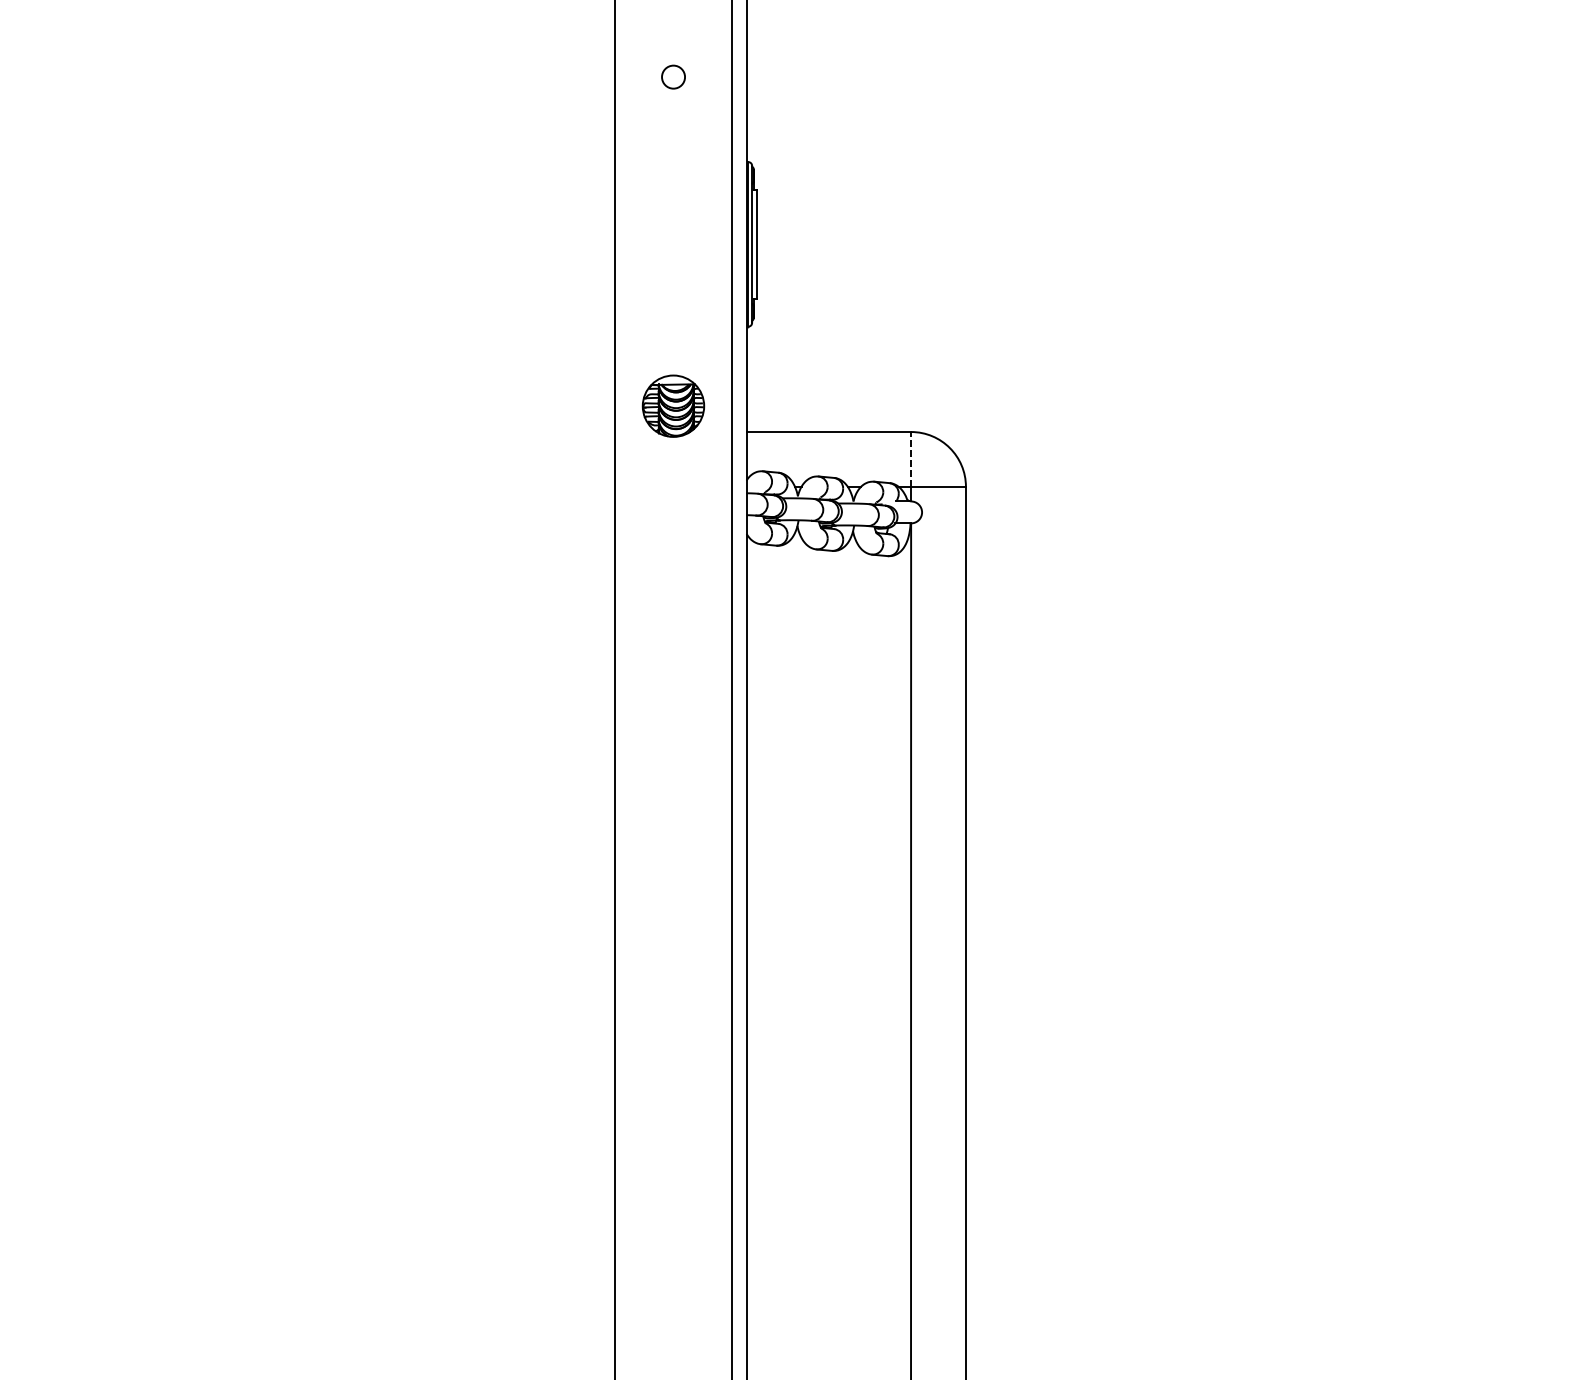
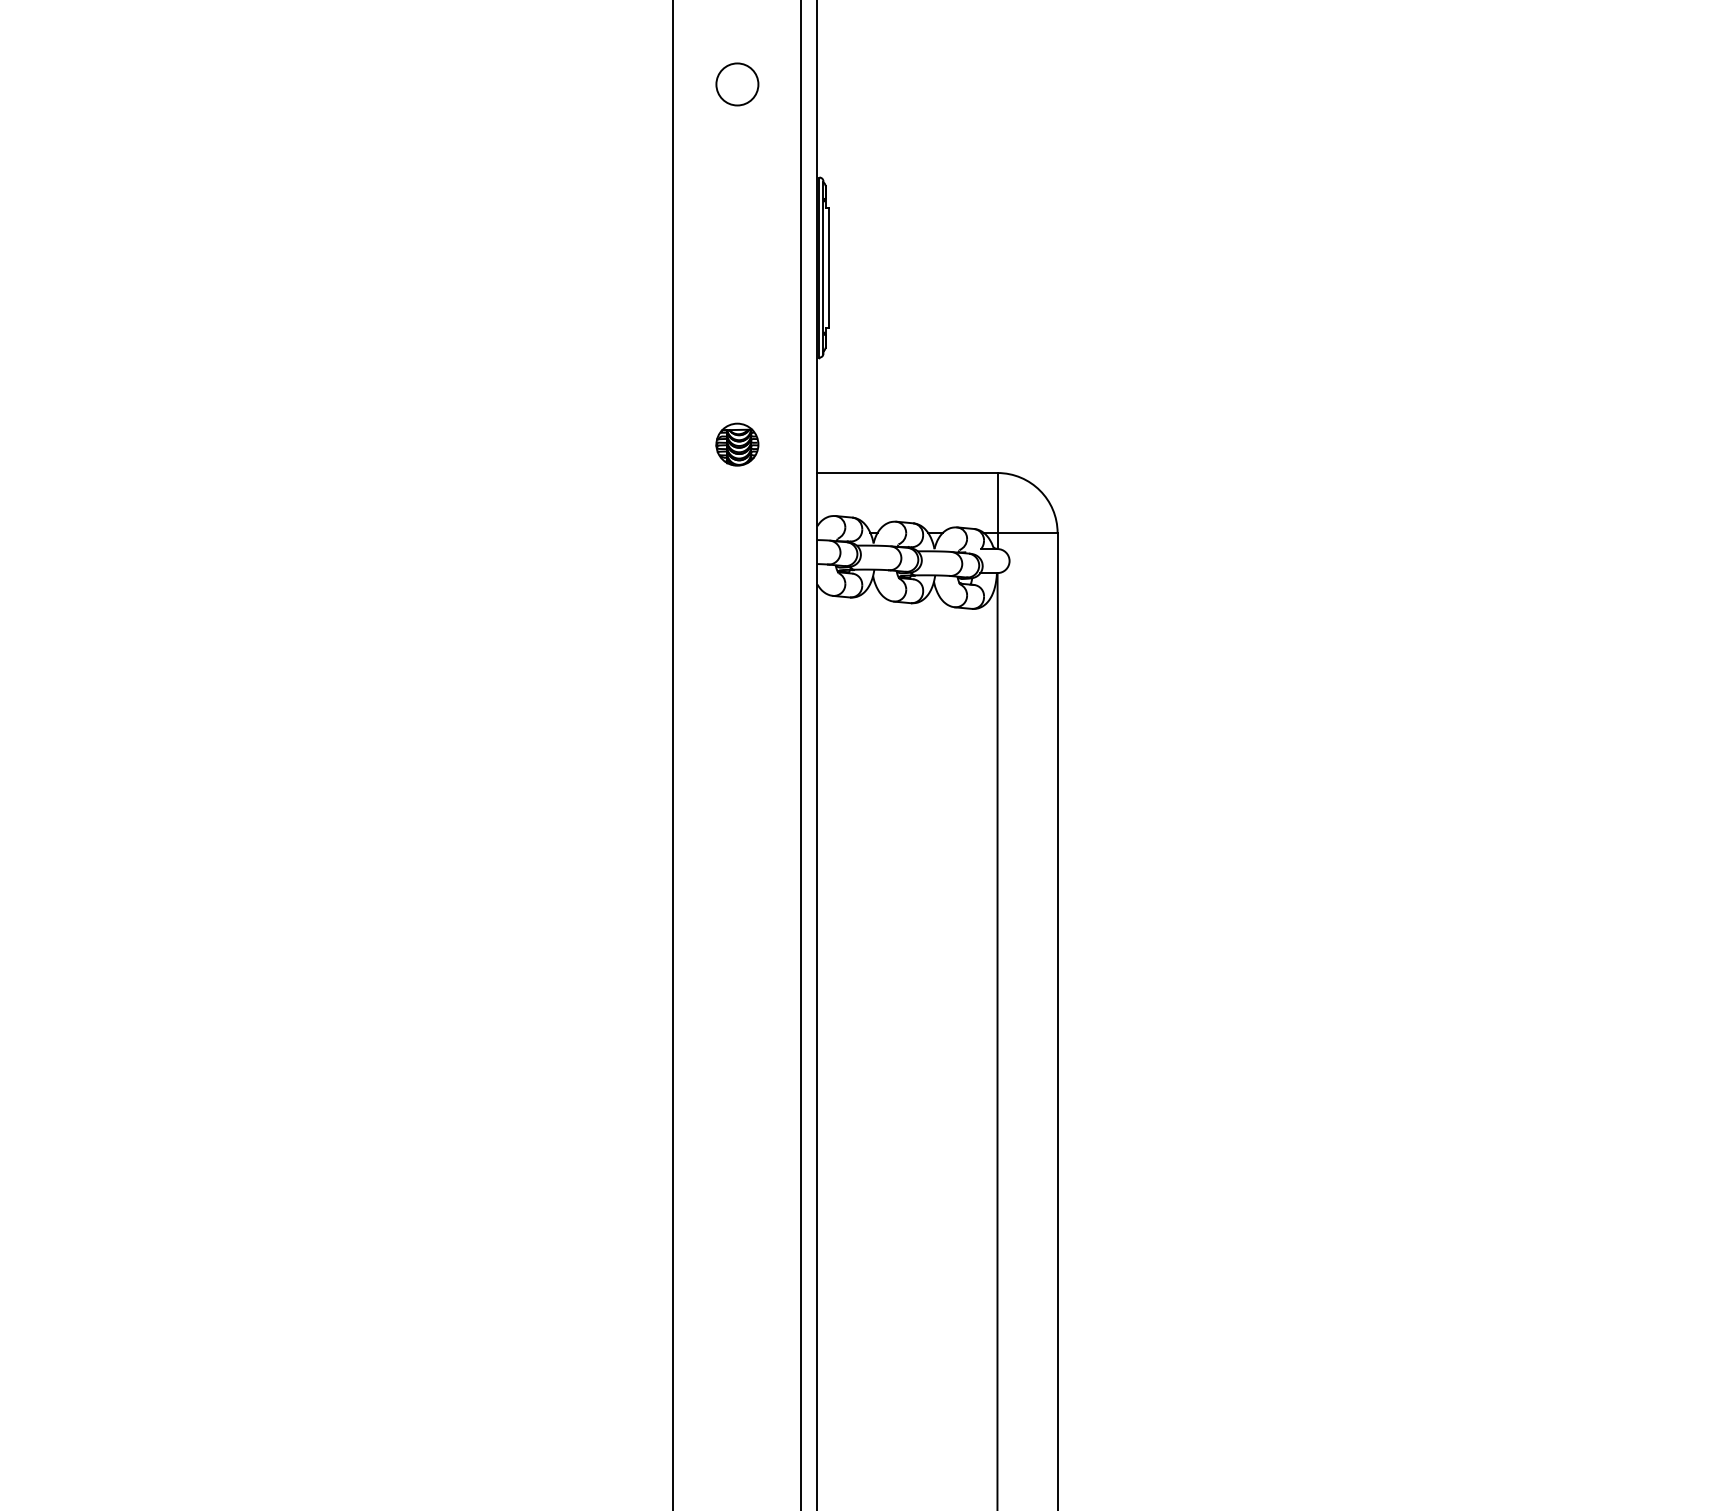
circle: (673, 77) -> (737, 84), size x1.67
part: (673, 405) -> (737, 444), size x0.62
line: (911, 458) -> (997, 502), dashed -> solid

